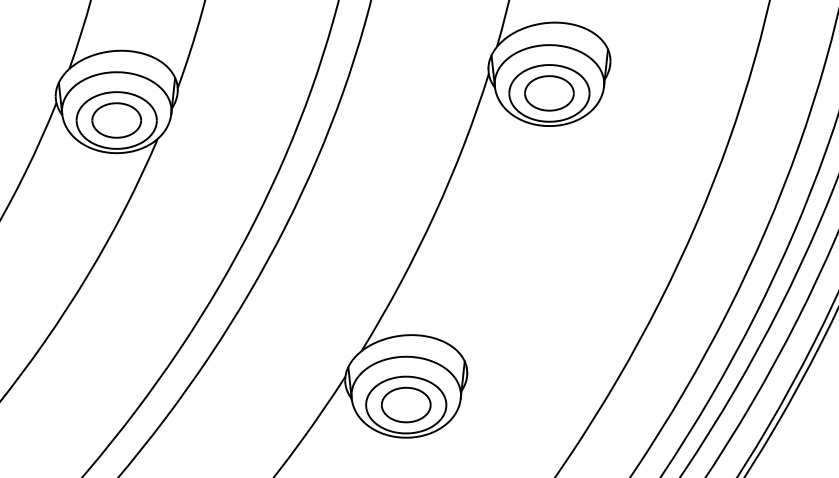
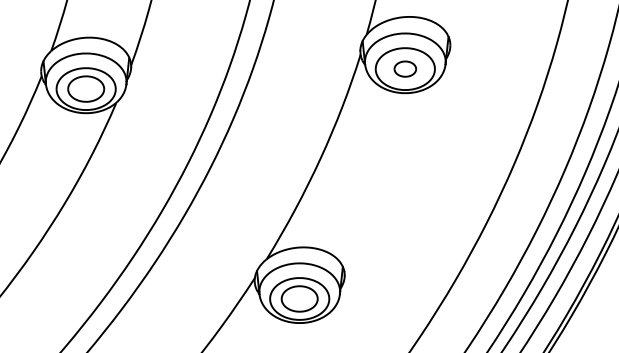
part: (549, 93) -> (405, 69), size x0.6

